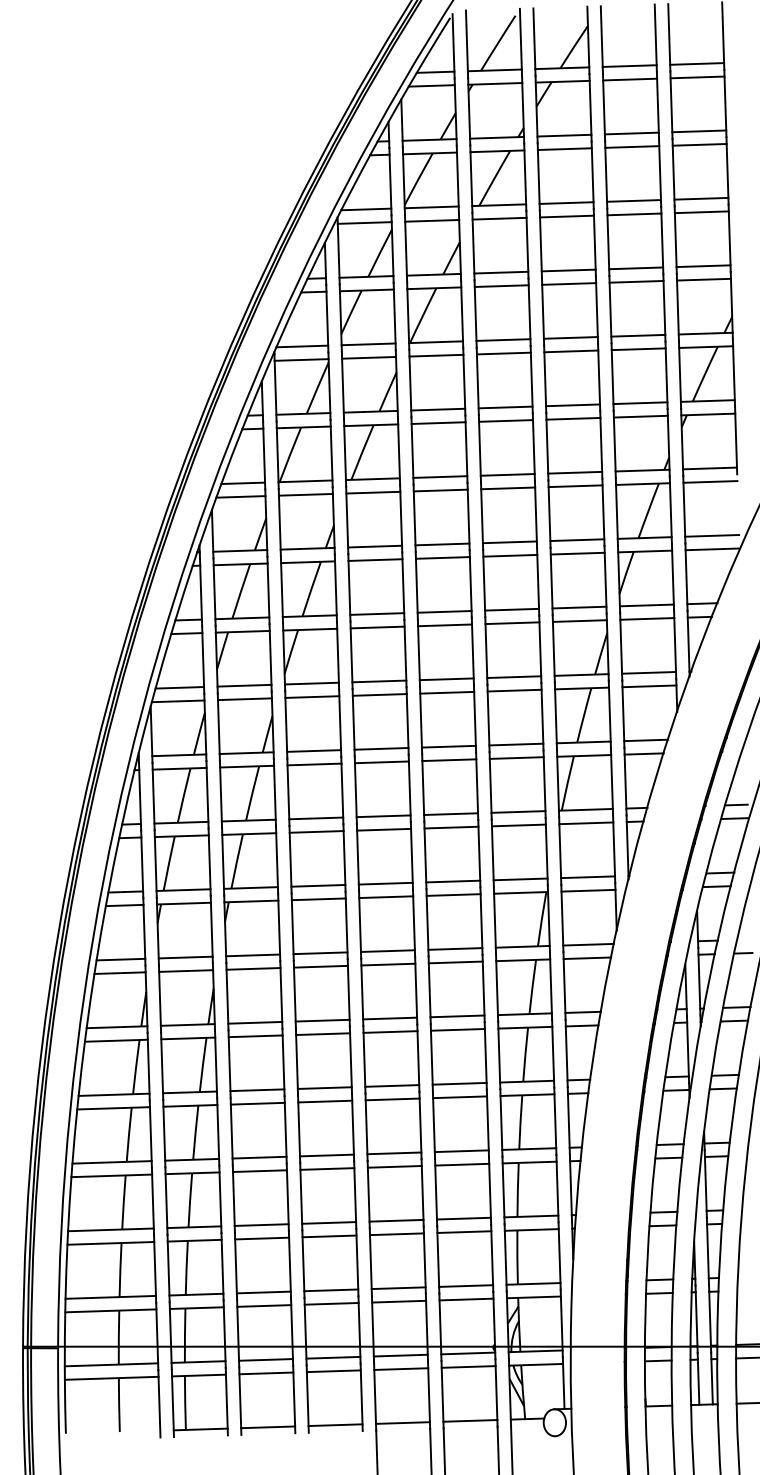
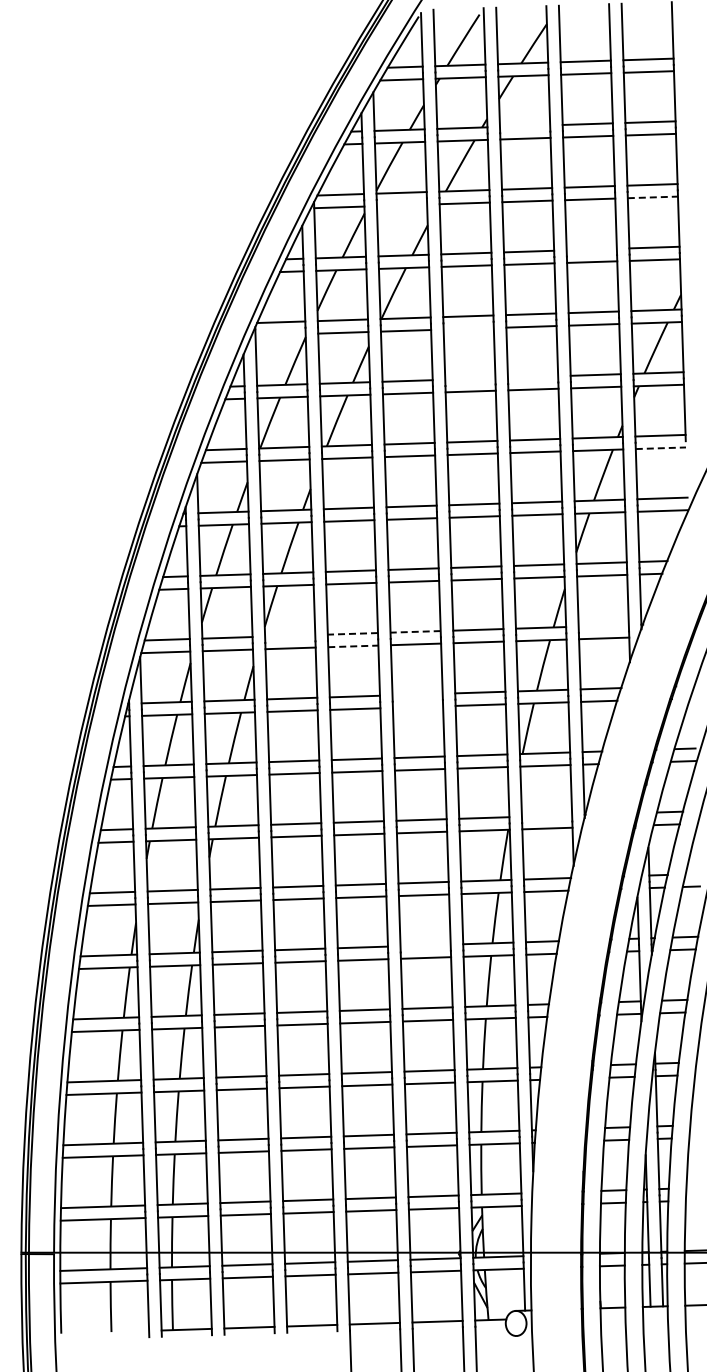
line: (563, 134) -> (524, 125), removed
line: (702, 212) -> (653, 197), solid -> dashed
line: (431, 220) -> (401, 205), removed
line: (635, 268) -> (591, 249), removed
line: (503, 353) -> (468, 328), removed
line: (301, 359) -> (280, 334), removed
line: (572, 404) -> (532, 376), removed
line: (505, 406) -> (470, 378), removed
line: (711, 482) -> (661, 448), solid -> dashed
line: (648, 672) -> (603, 625), removed
line: (446, 678) -> (415, 631), solid -> dashed
line: (378, 681) -> (352, 633), solid -> dashed
line: (312, 683) -> (290, 635), removed
line: (380, 695) -> (353, 646), solid -> dashed
line: (448, 746) -> (417, 694), removed
line: (448, 759) -> (417, 706), removed
line: (587, 876) -> (546, 815), removed
line: (457, 1016) -> (425, 945), removed

